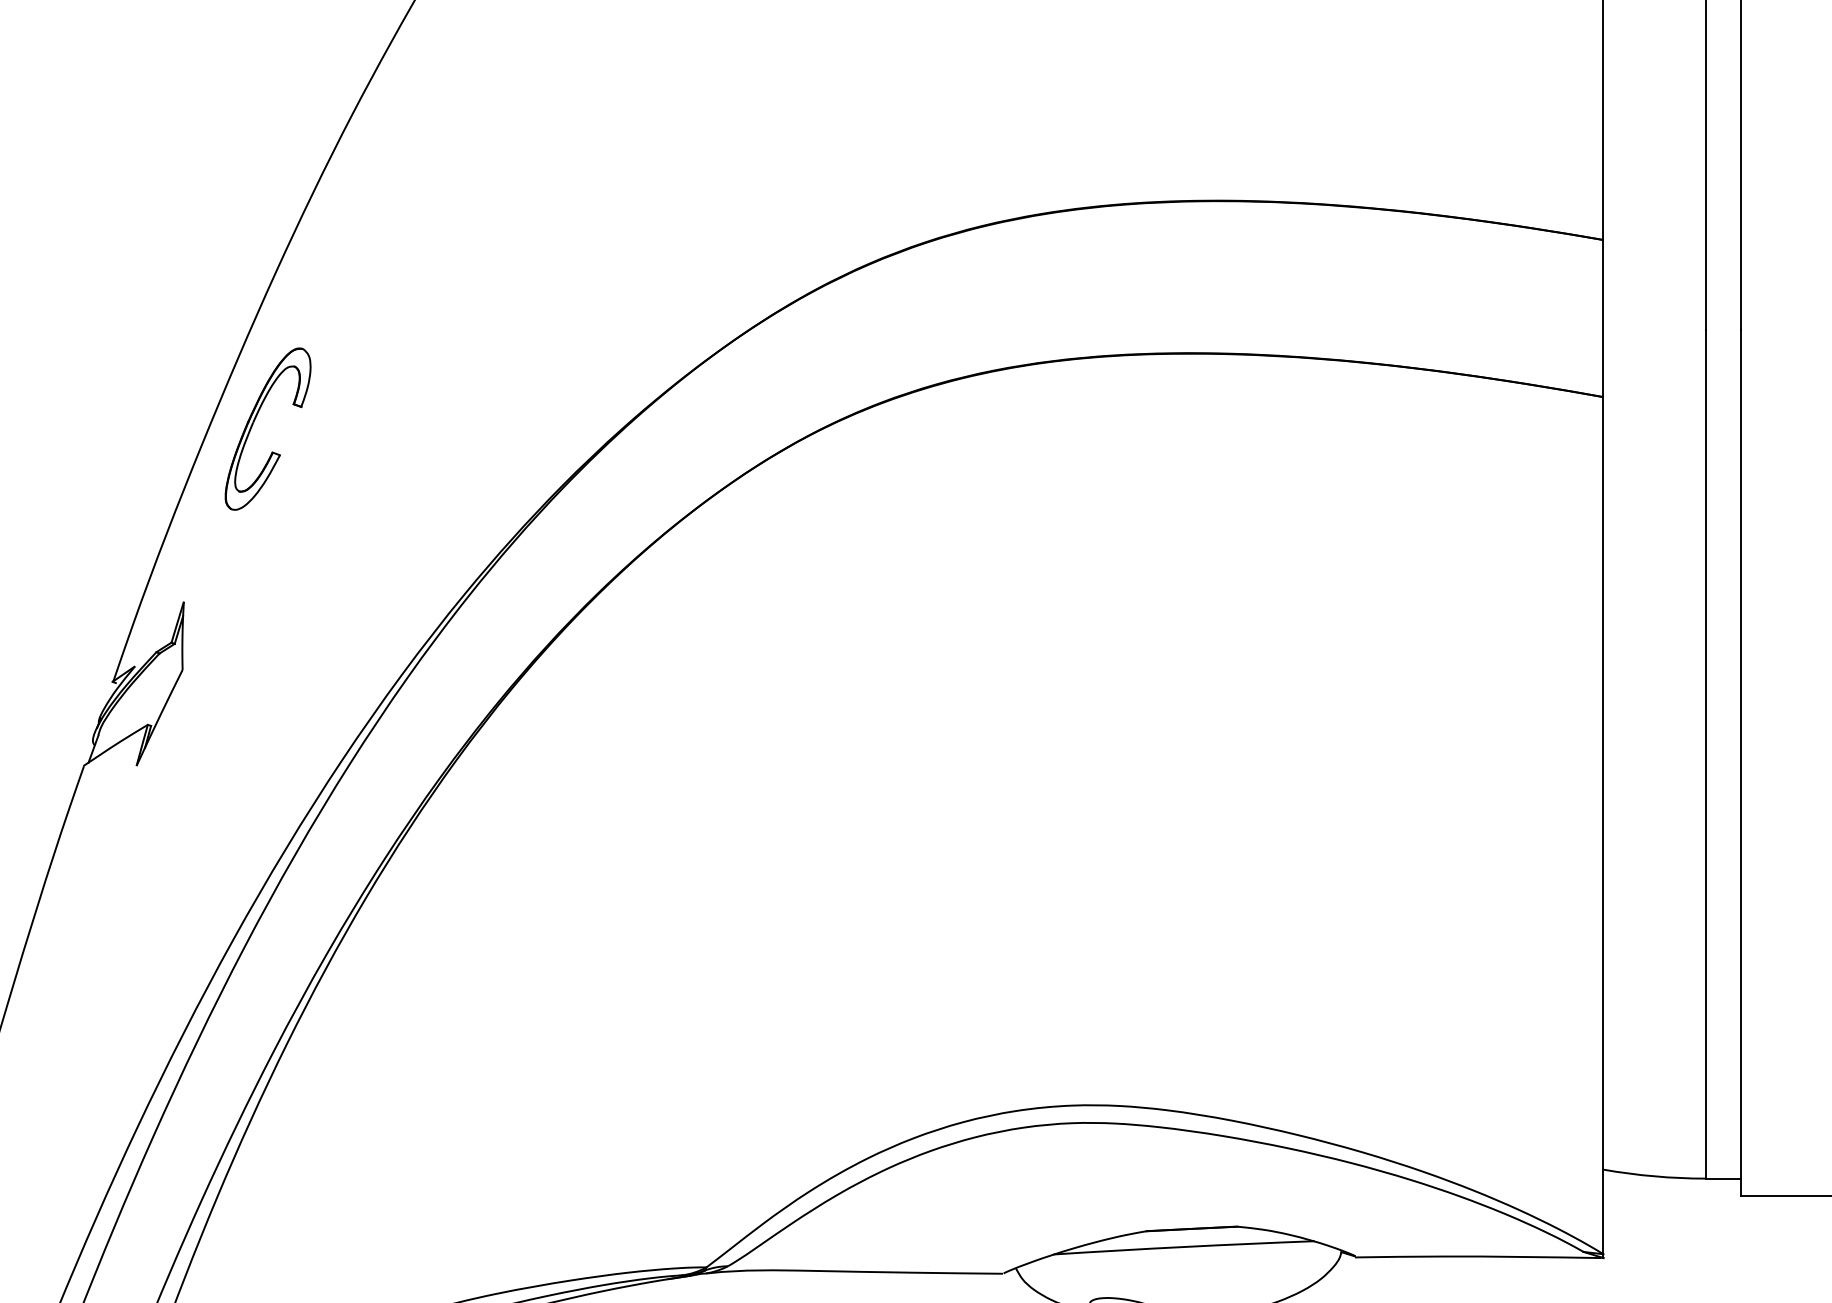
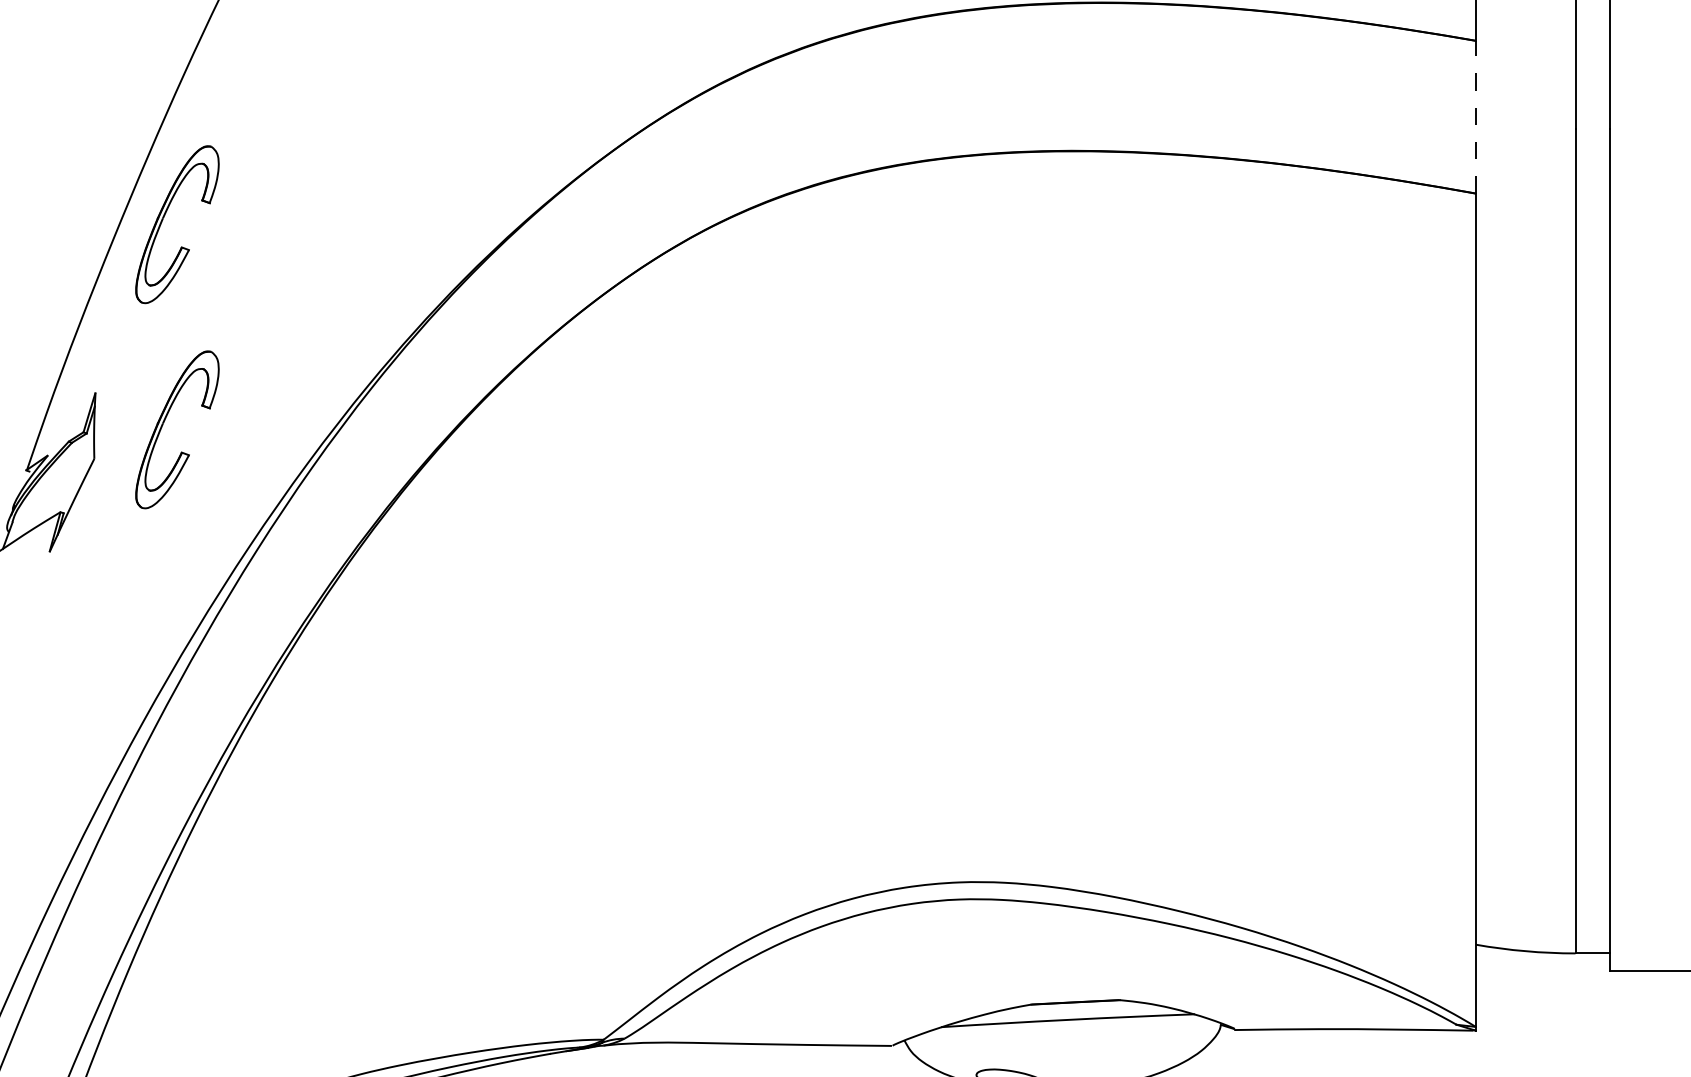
line: (1603, 318) -> (1475, 117), solid -> dashed
part: (254, 633) -> (164, 423), added

